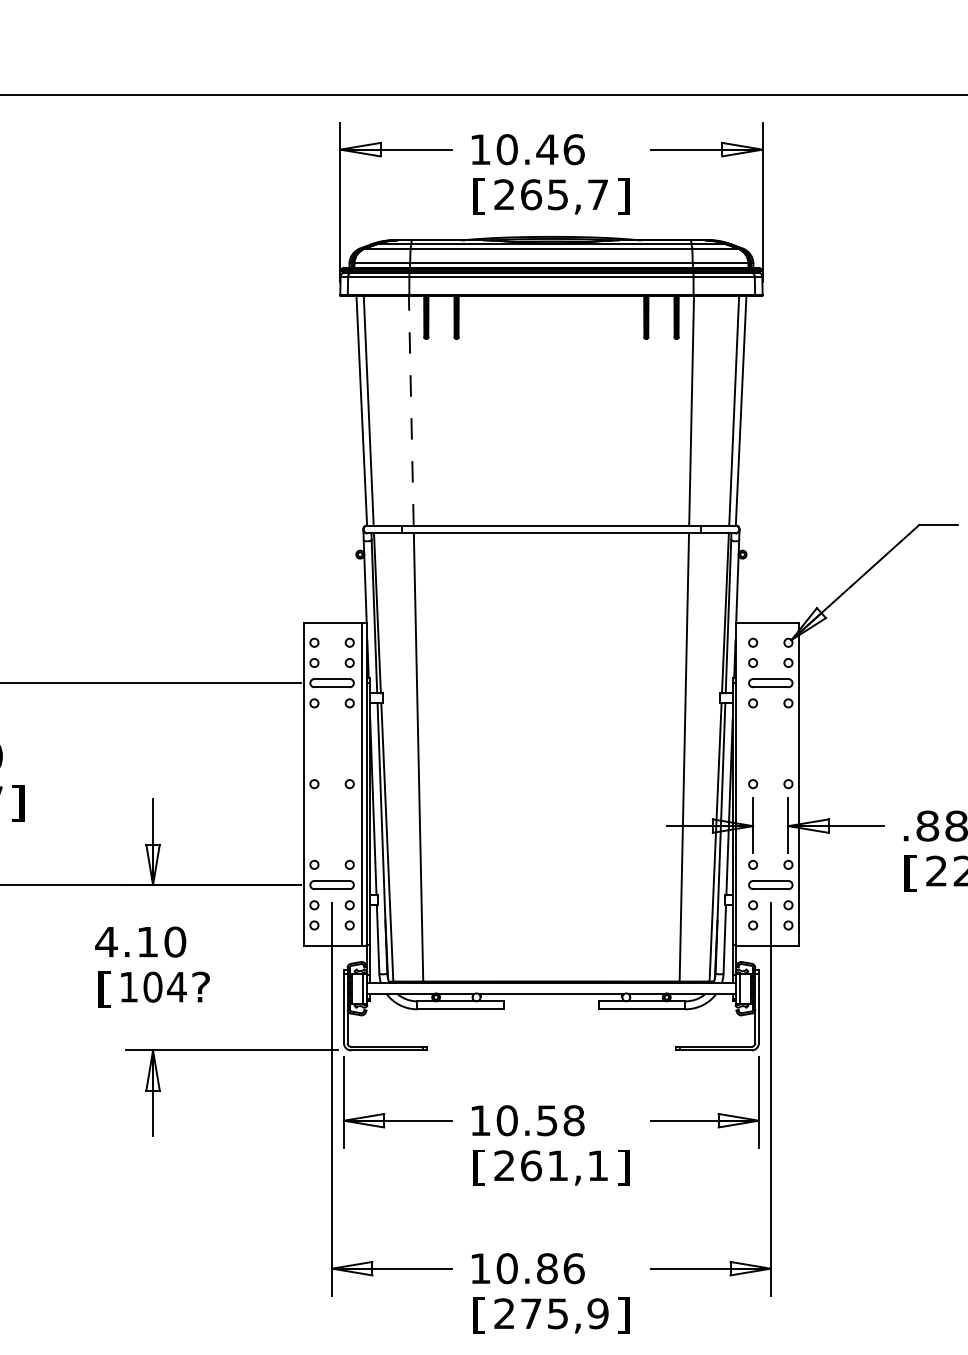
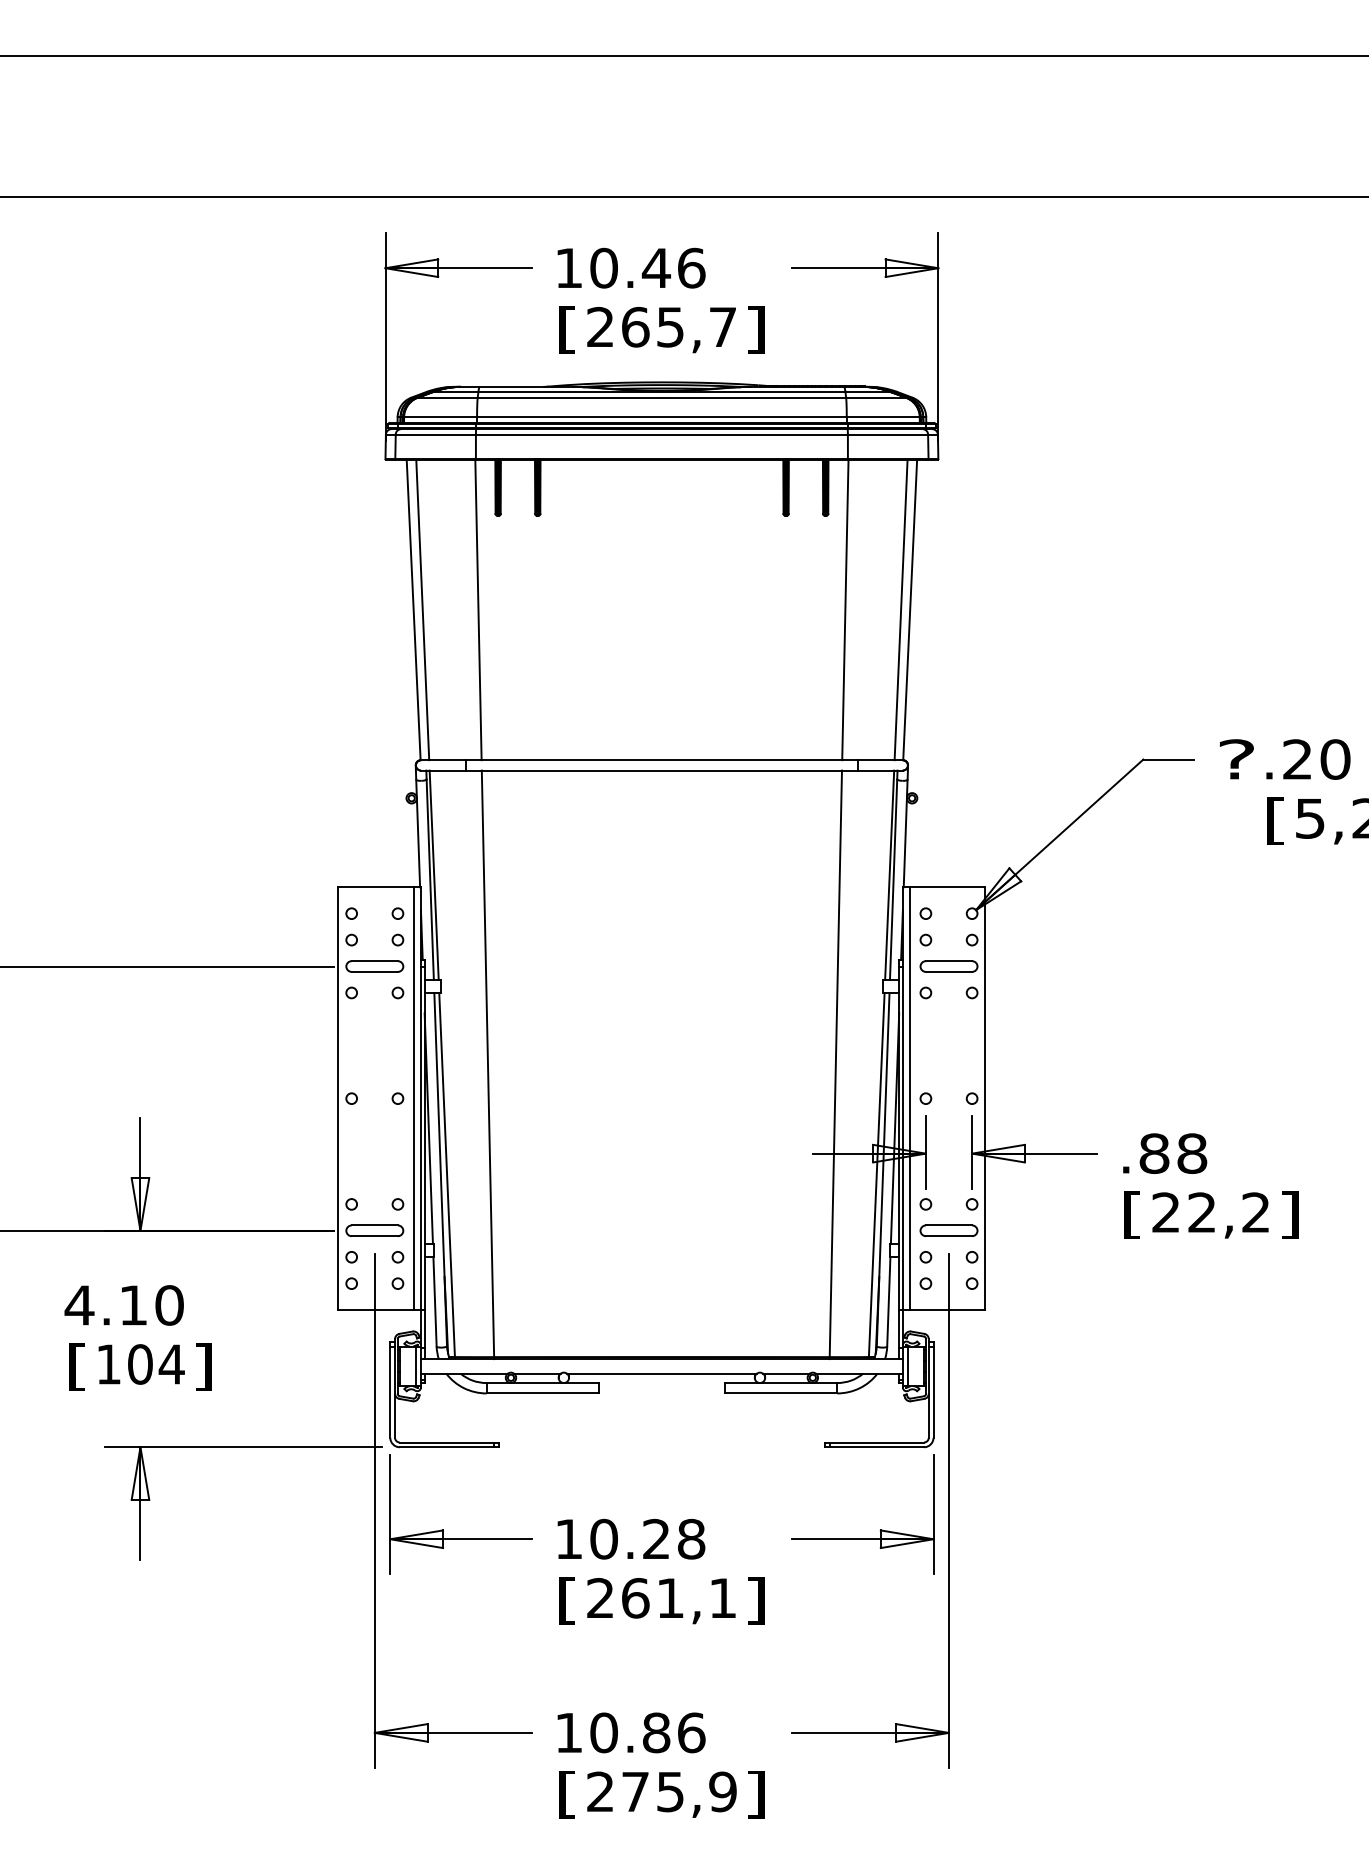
line: (411, 410) -> (478, 609), dashed -> solid
line: (740, 783) -> (909, 1098), added
text: (201, 988) -> (203, 1366), ? -> ]
text: (547, 1120) -> (656, 1538), 10.58 -> 10.28

